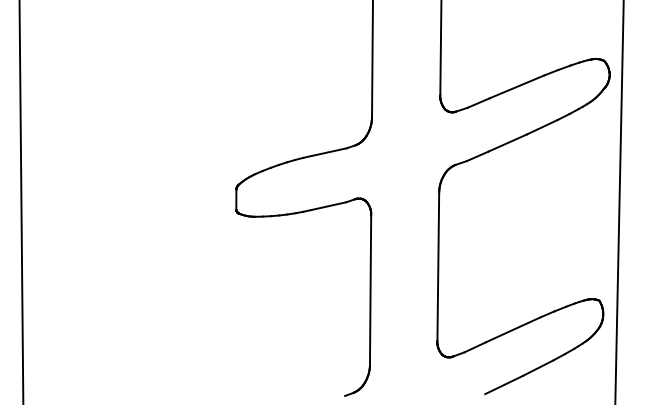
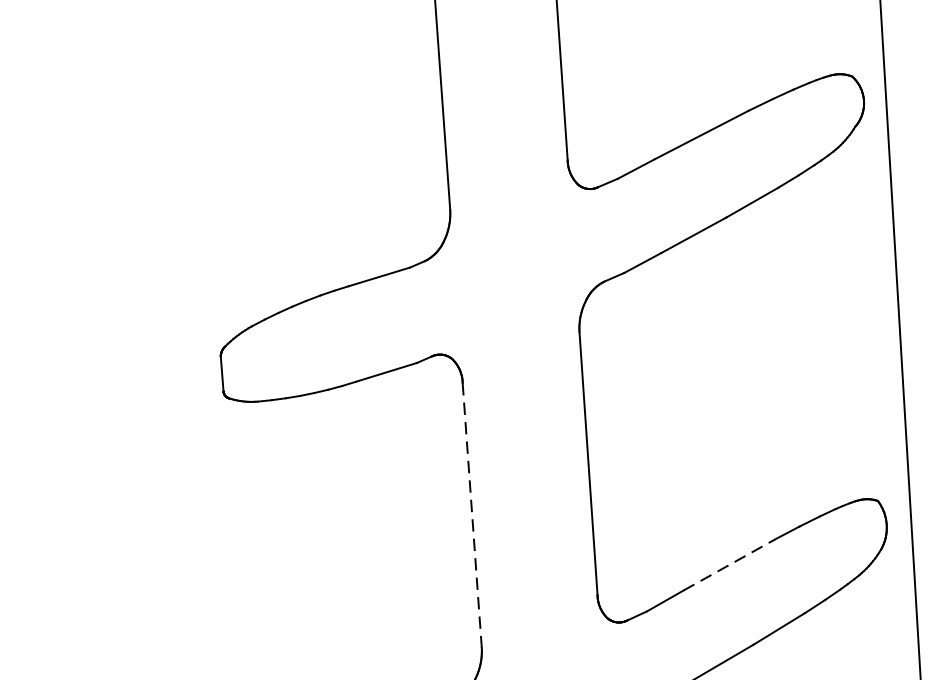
line: (370, 290) -> (472, 515), solid -> dashed
line: (513, 329) -> (730, 564), solid -> dashed

